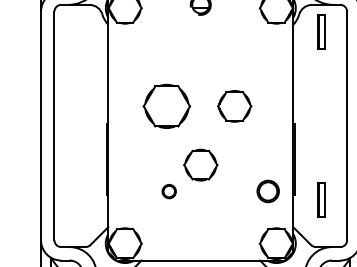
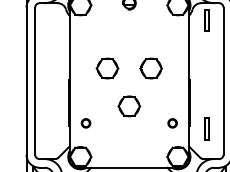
part: (166, 106) -> (107, 68), size x0.71
part: (168, 191) -> (85, 123), moved
part: (267, 191) -> (172, 123), size x0.62

